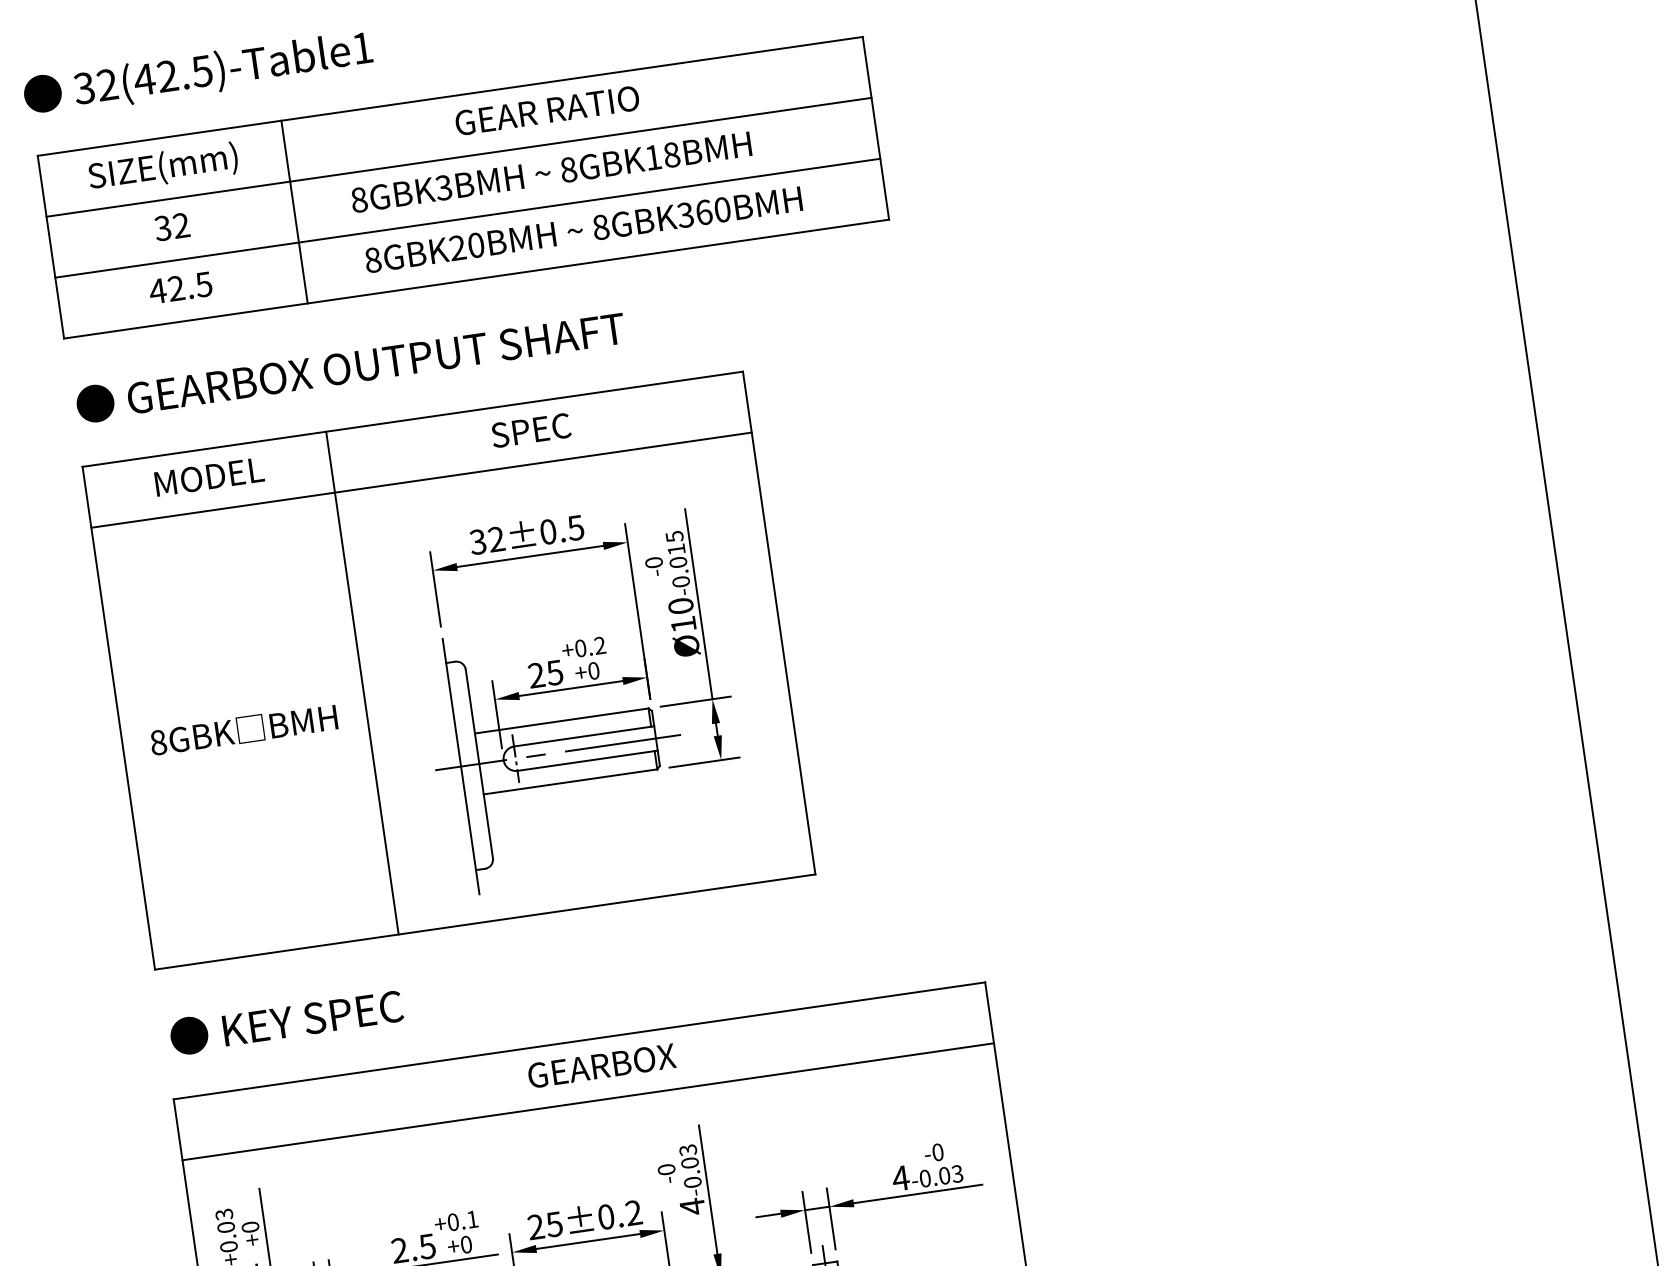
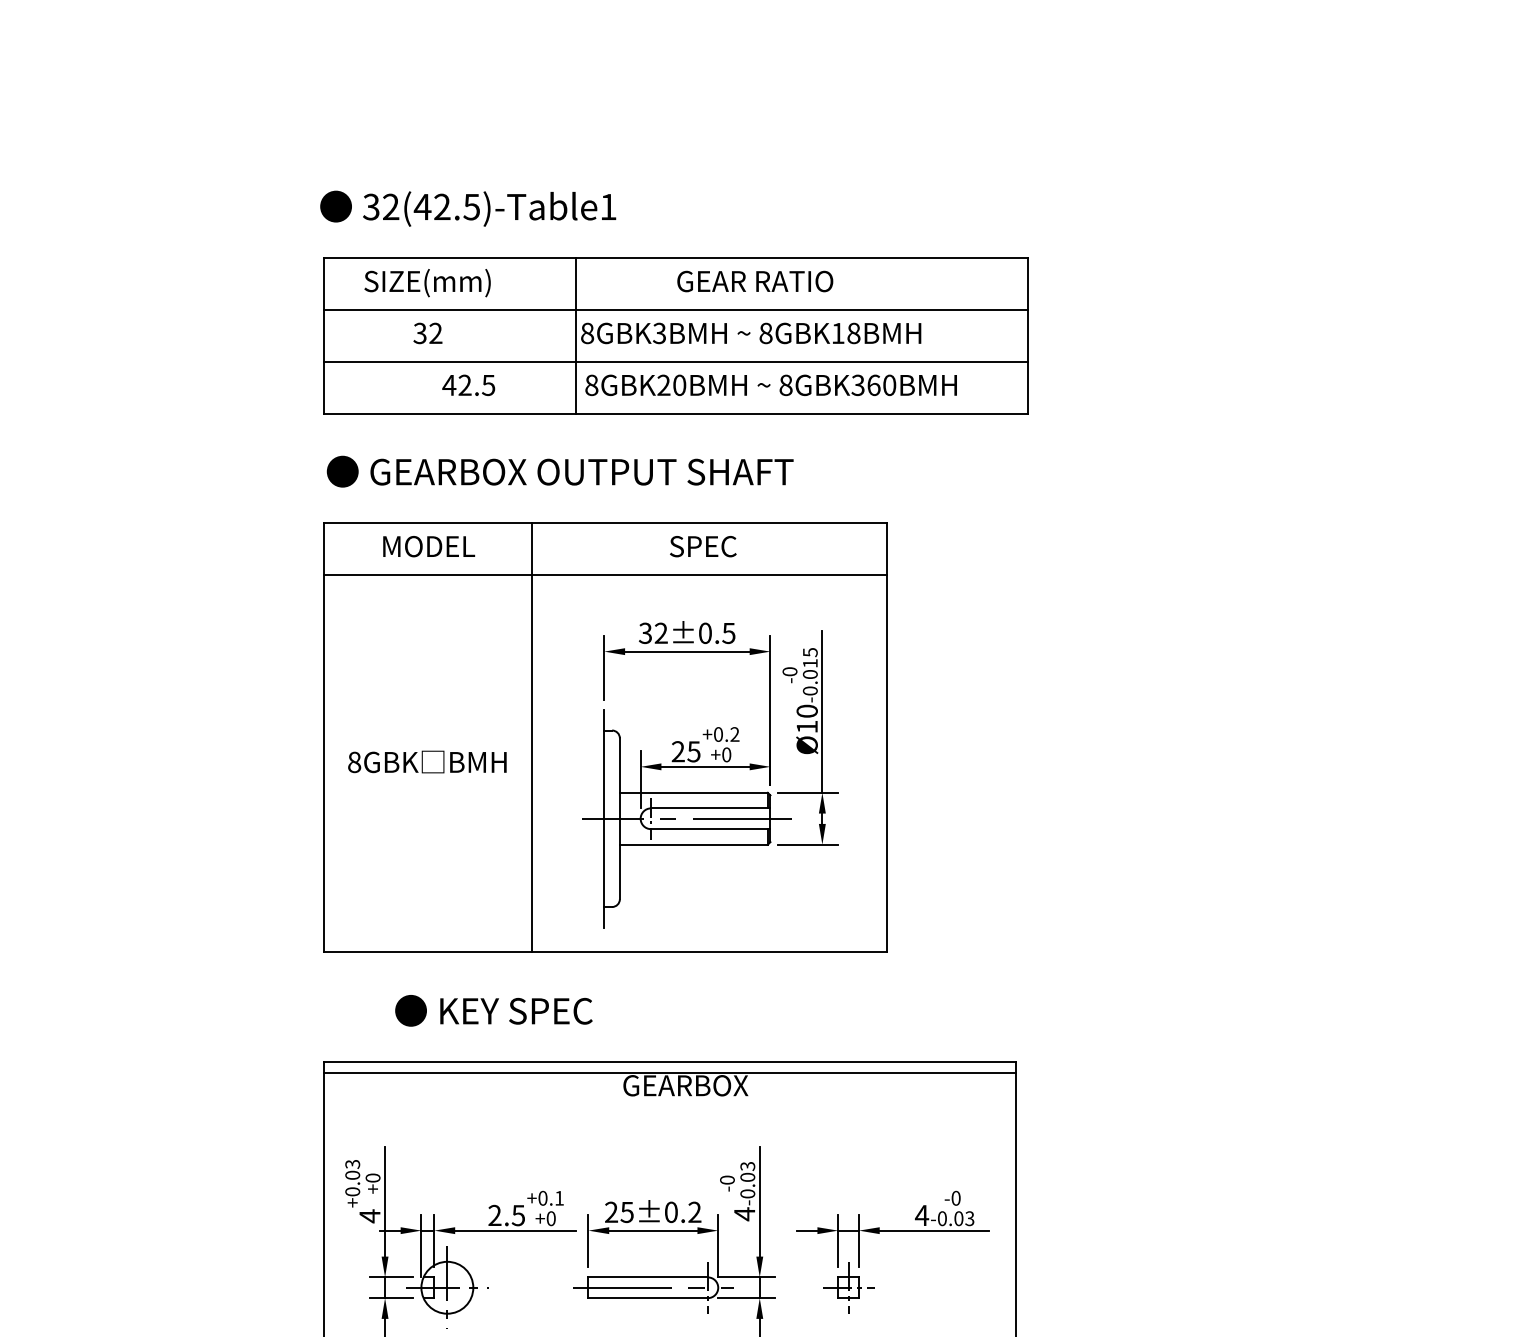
line: (293, 211) -> (575, 335), moved
text: (180, 288) -> (468, 385), moved
text: (286, 1021) -> (493, 1010), moved
line: (588, 1101) -> (670, 1072), moved

